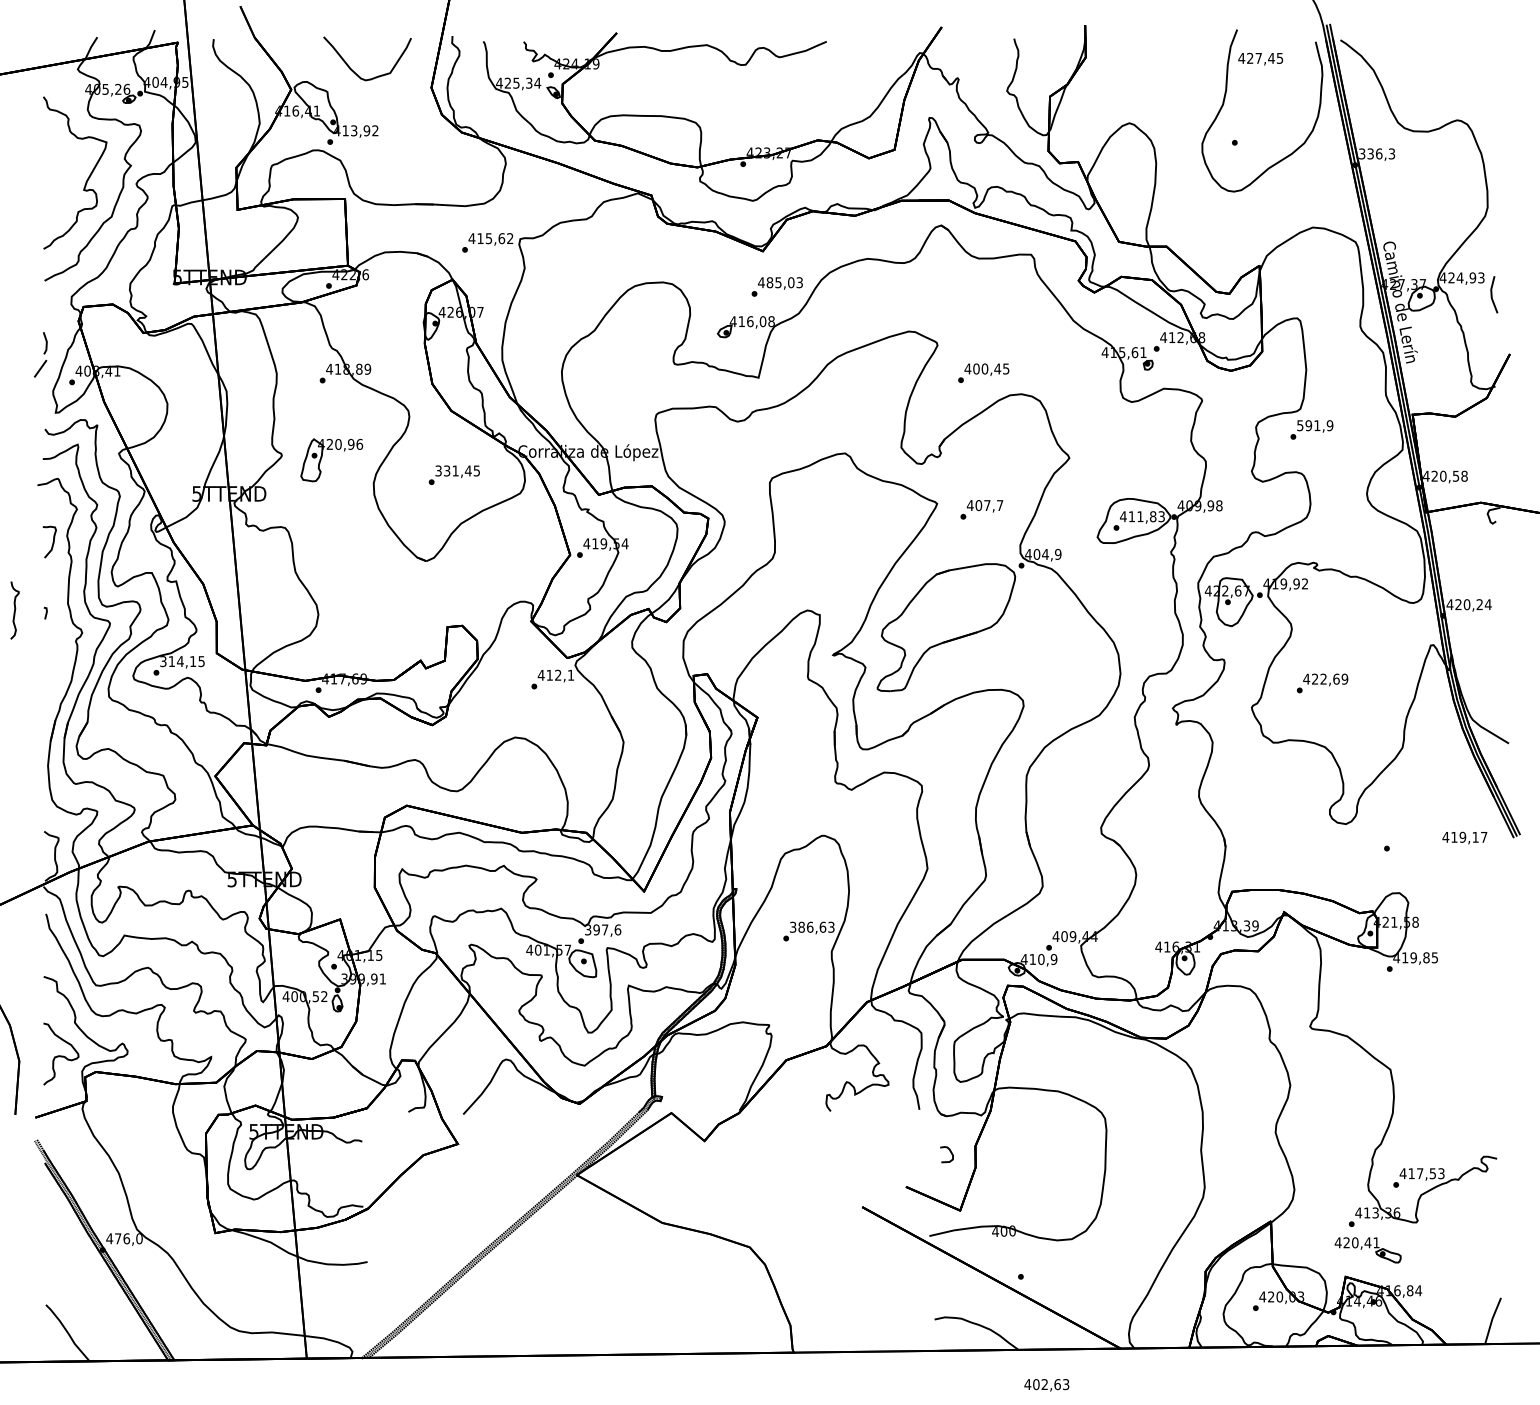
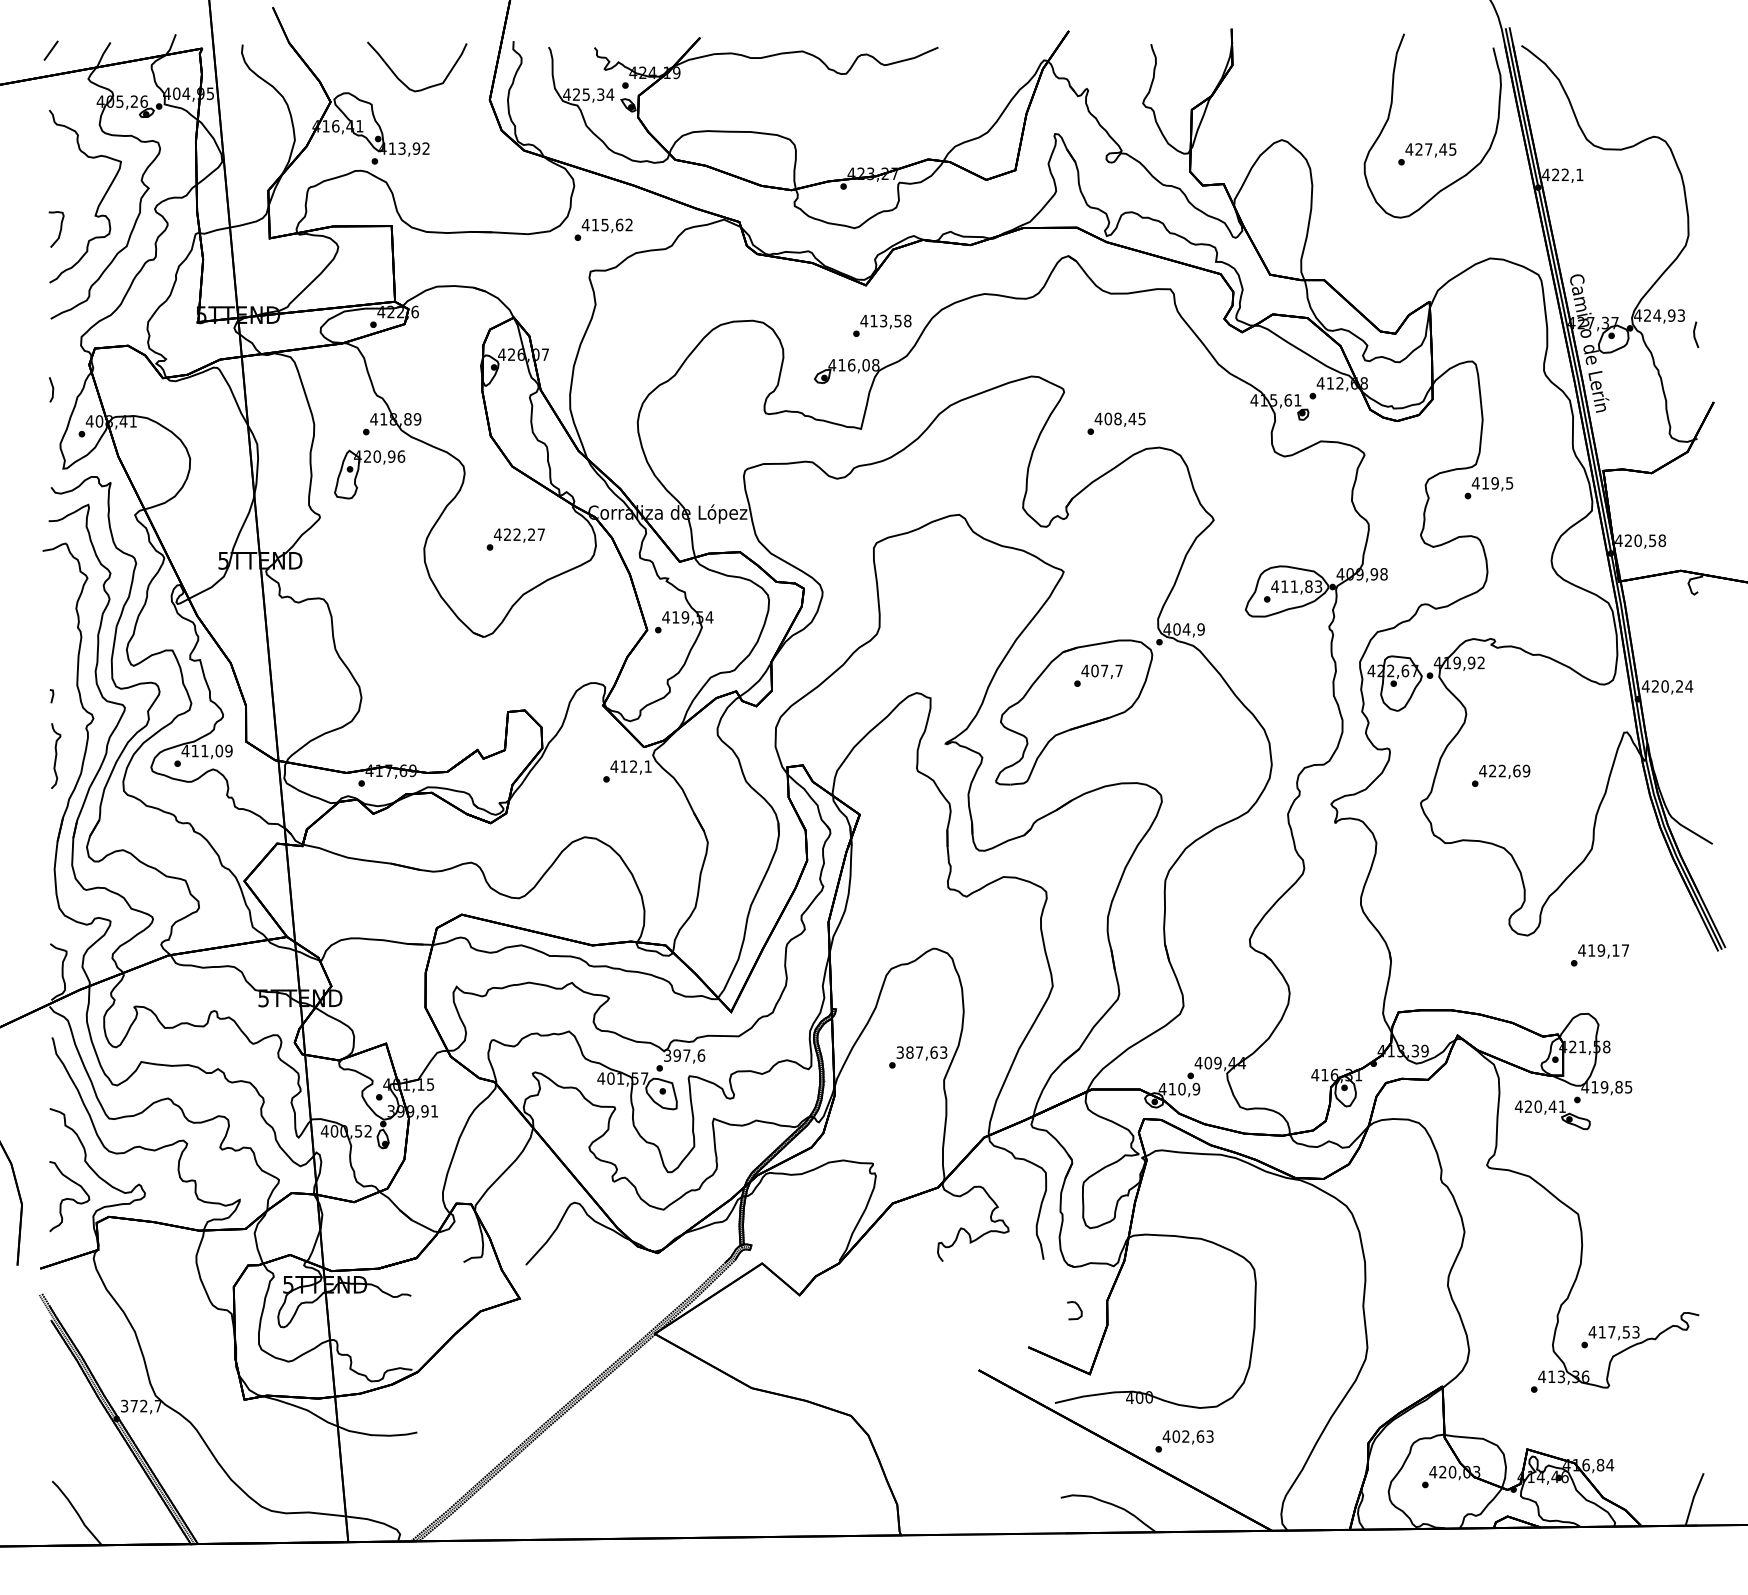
text: (1260, 59) -> (1430, 150), moved
text: (1376, 153) -> (1562, 174), 336,3 -> 422,1
text: (487, 242) -> (603, 229), moved
text: (784, 282) -> (890, 320), 485,03 -> 413,58
part: (1494, 294) -> (1696, 334), size x0.62
line: (40, 368) -> (50, 50), moved
text: (984, 368) -> (1117, 418), 400,45 -> 408,45
text: (1314, 425) -> (1492, 483), 591,9 -> 419,5
part: (322, 455) -> (359, 469), moved
text: (456, 470) -> (518, 534), 331,45 -> 422,27
text: (981, 509) -> (1098, 675), moved
curve: (52, 543) -> (59, 230), moved
curve: (15, 609) -> (56, 755), moved
text: (181, 661) -> (206, 750), 314,15 -> 411,09
text: (1464, 838) -> (1603, 951), moved
text: (810, 927) -> (919, 1052), 386,63 -> 387,63
text: (124, 1238) -> (141, 1405), 476,0 -> 372,7
part: (1367, 1250) -> (1552, 1115), moved
text: (1046, 1385) -> (1187, 1437), moved

